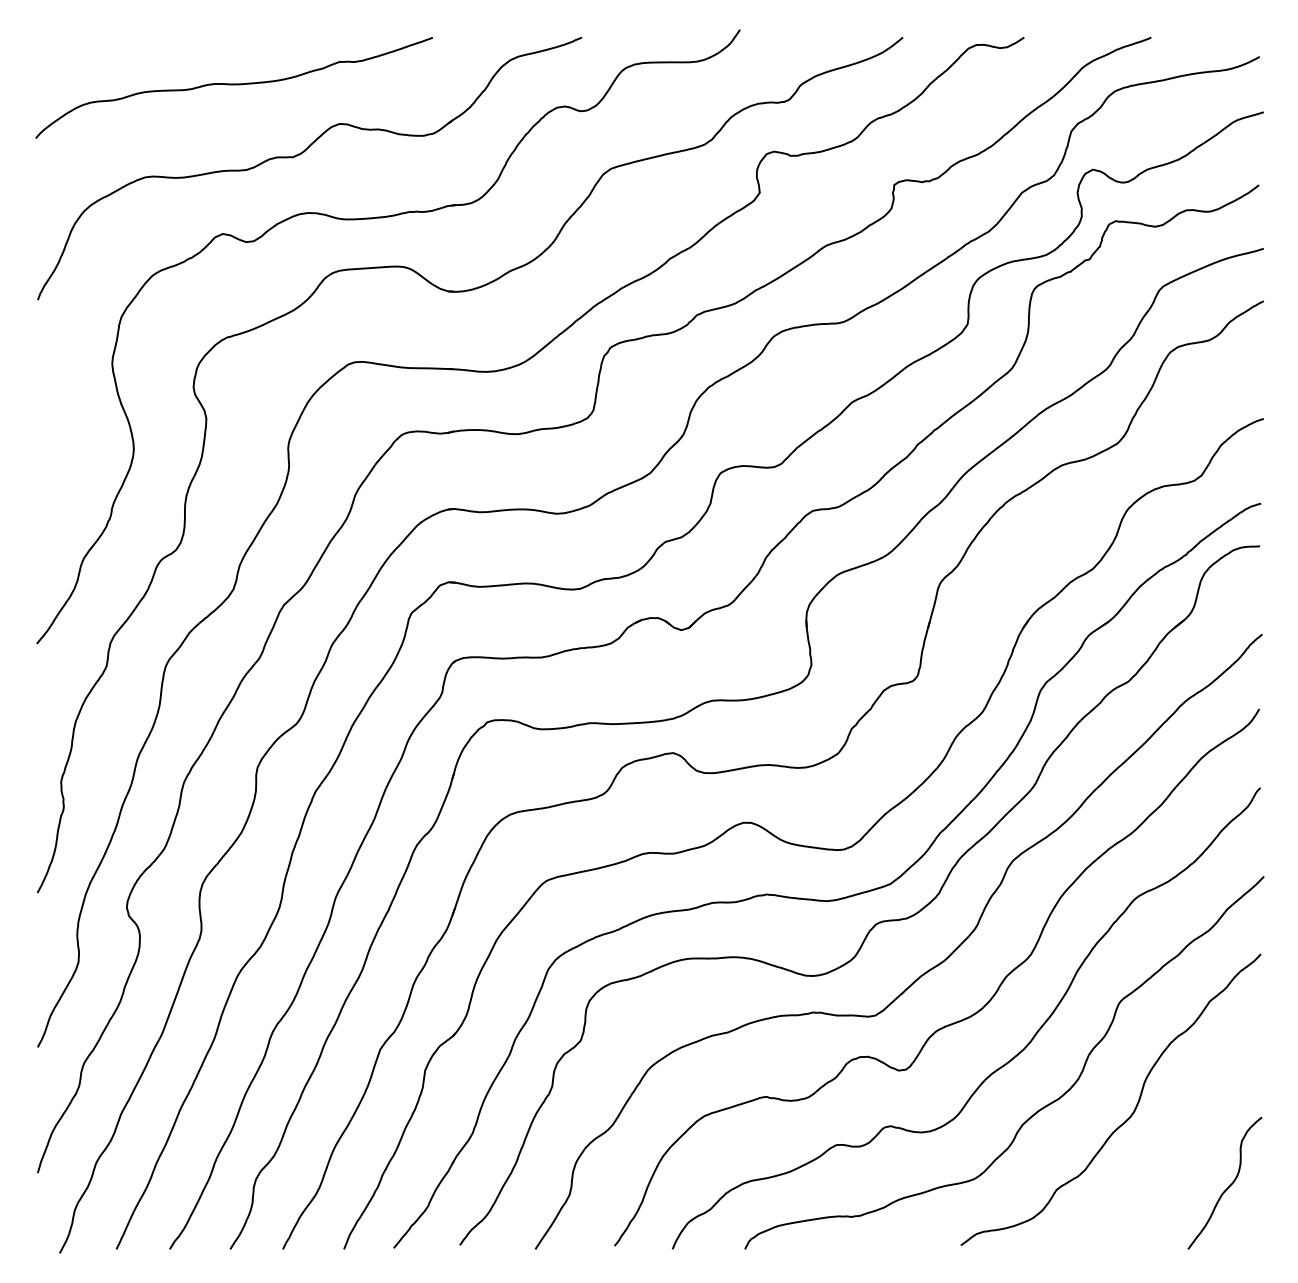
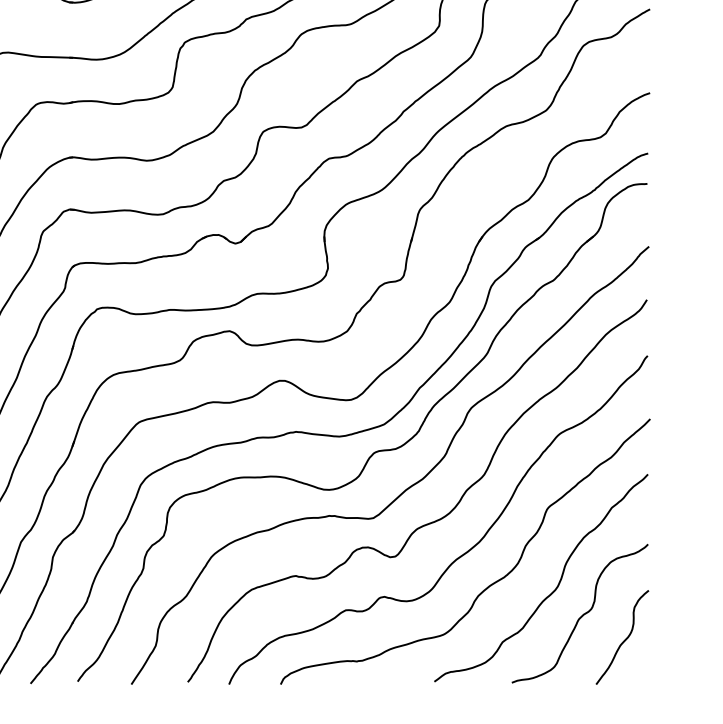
curve: (1168, 1151) -> (582, 614), added

